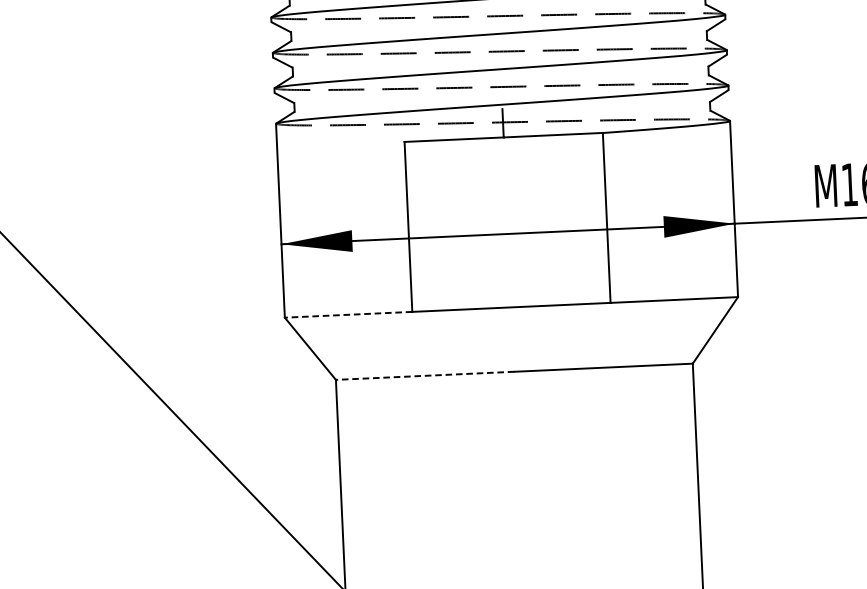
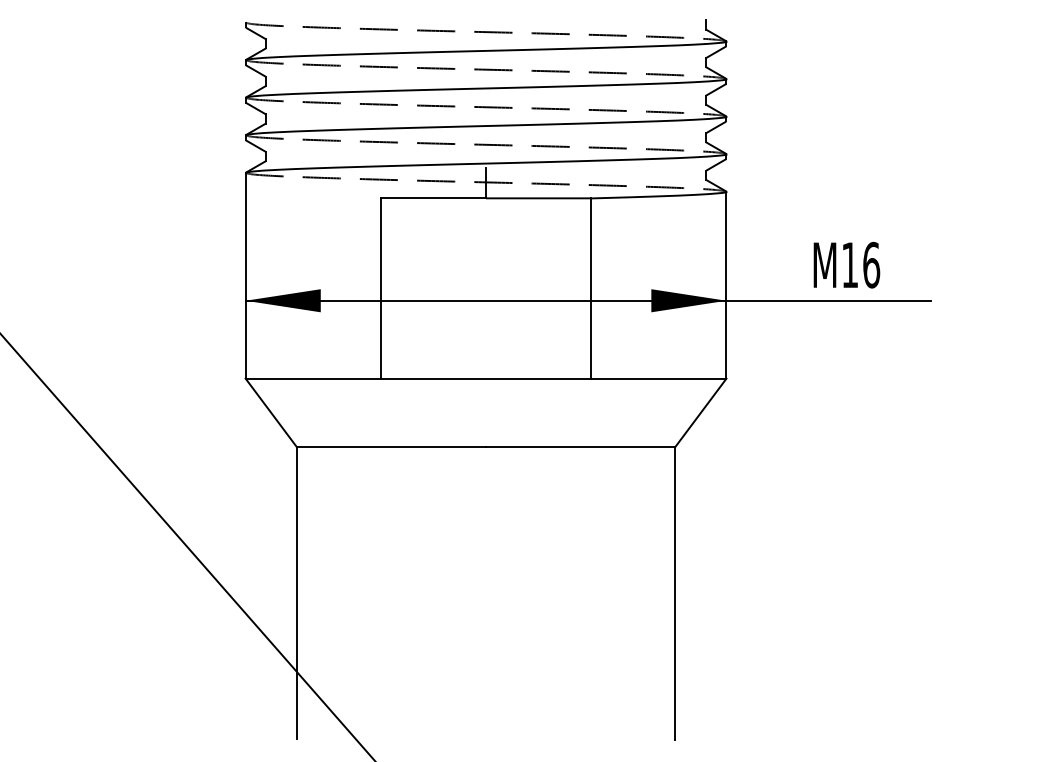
line: (348, 314) -> (313, 378), dashed -> solid
line: (425, 375) -> (391, 446), dashed -> solid

